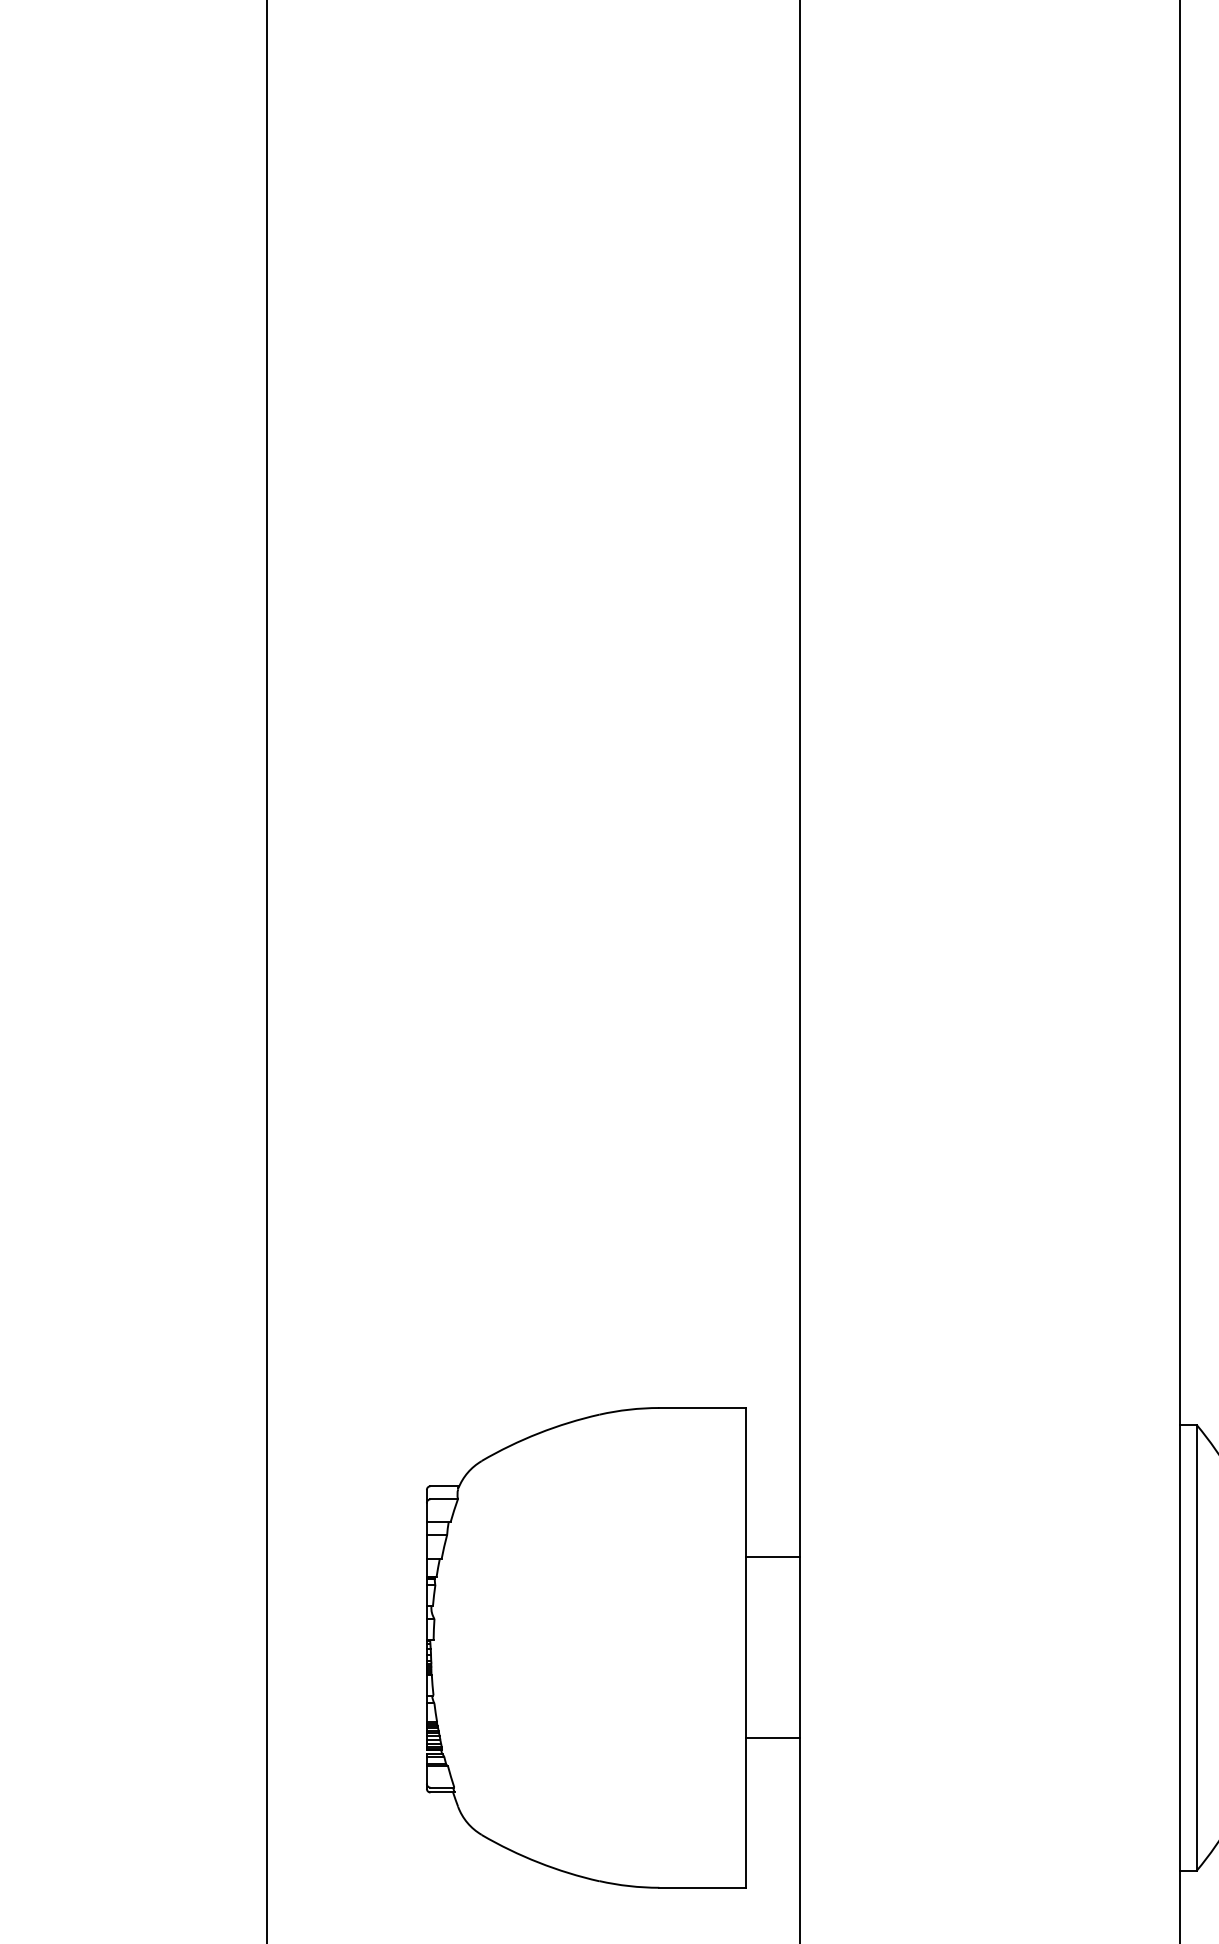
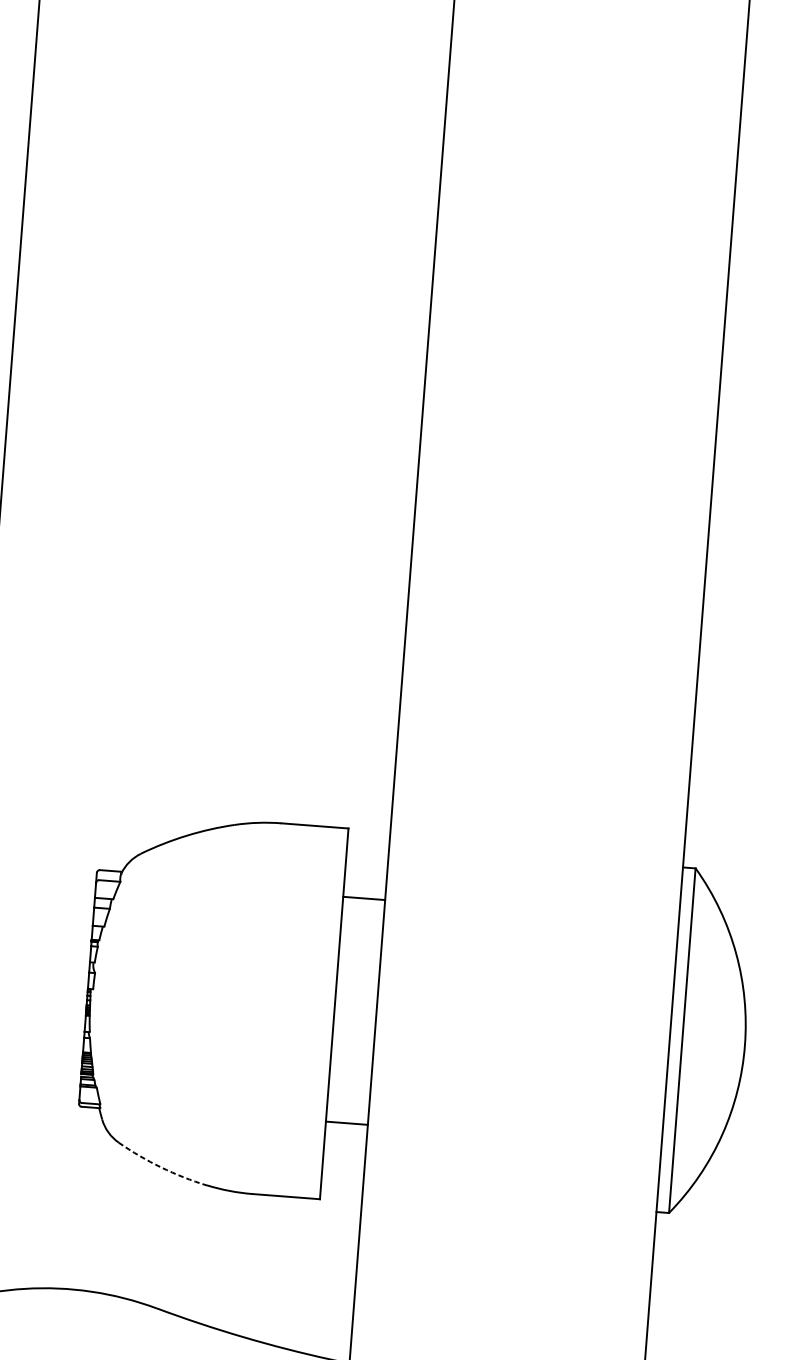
line: (773, 1557) -> (364, 898), moved
line: (773, 1738) -> (347, 1123), moved
arc: (538, 1862) -> (160, 1167), solid -> dashed

